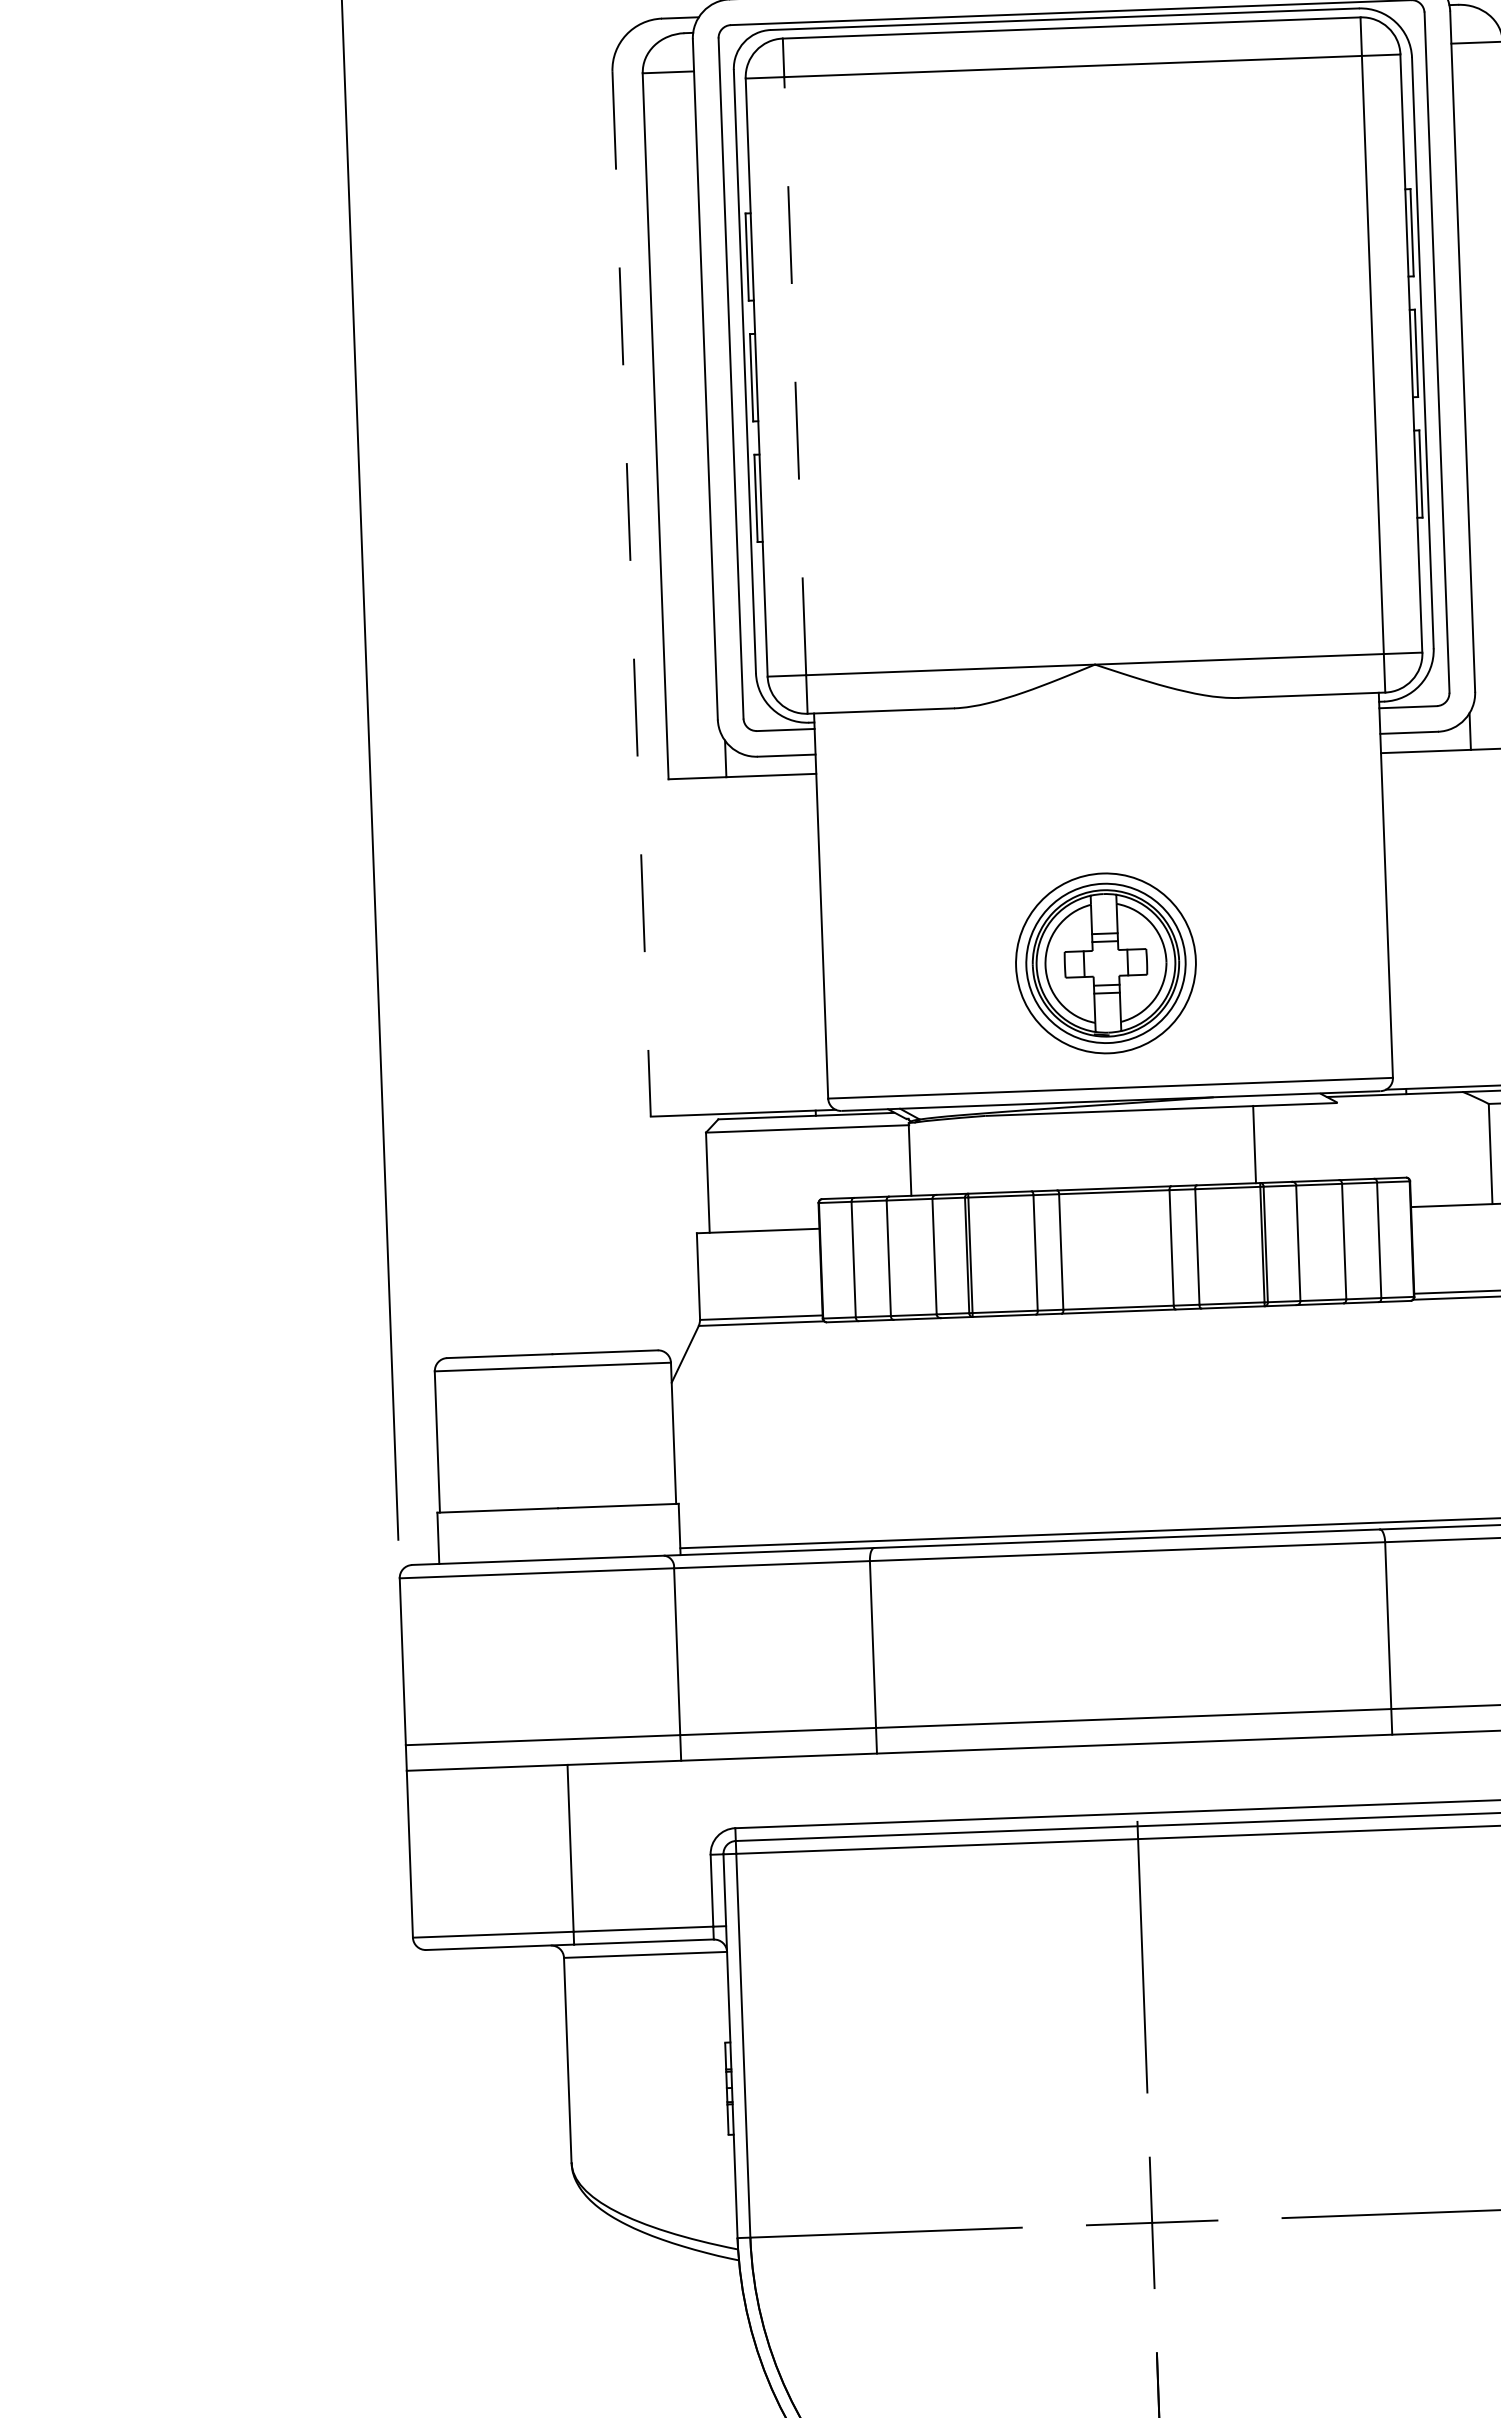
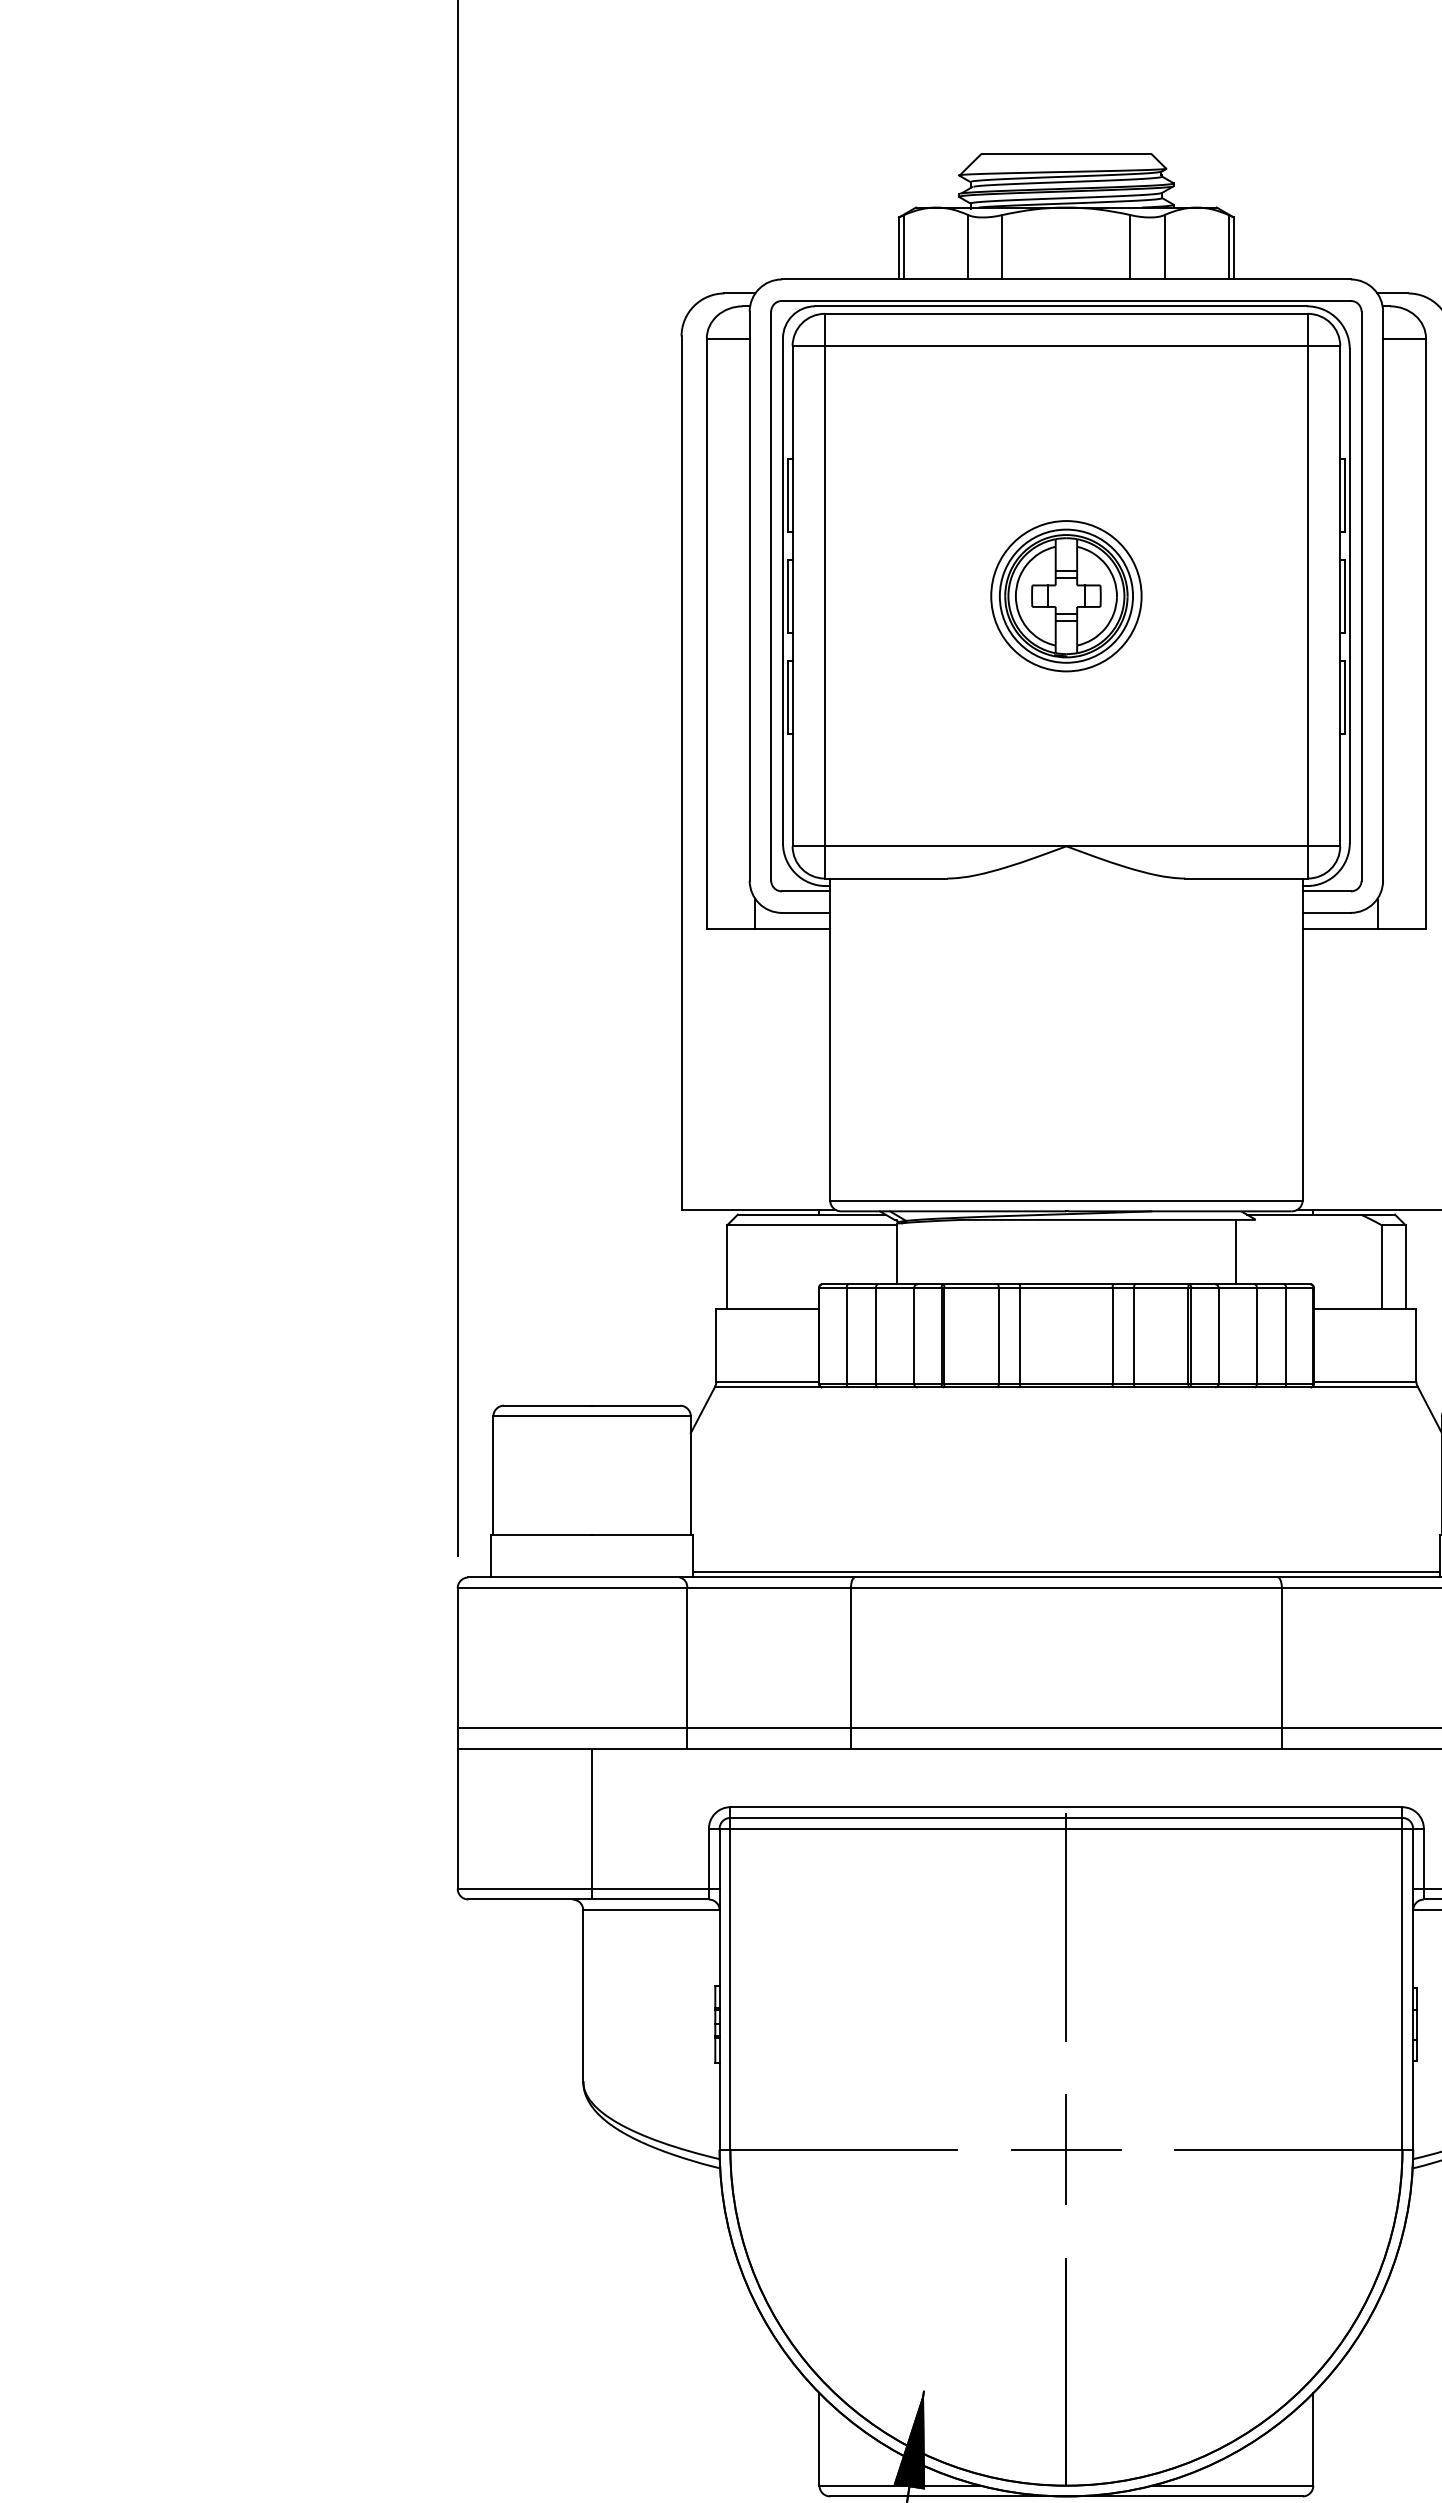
line: (794, 375) -> (824, 595), dashed -> solid
line: (631, 594) -> (681, 773), dashed -> solid
part: (1106, 963) -> (1066, 596), moved
line: (1255, 1143) -> (1236, 1251), moved

